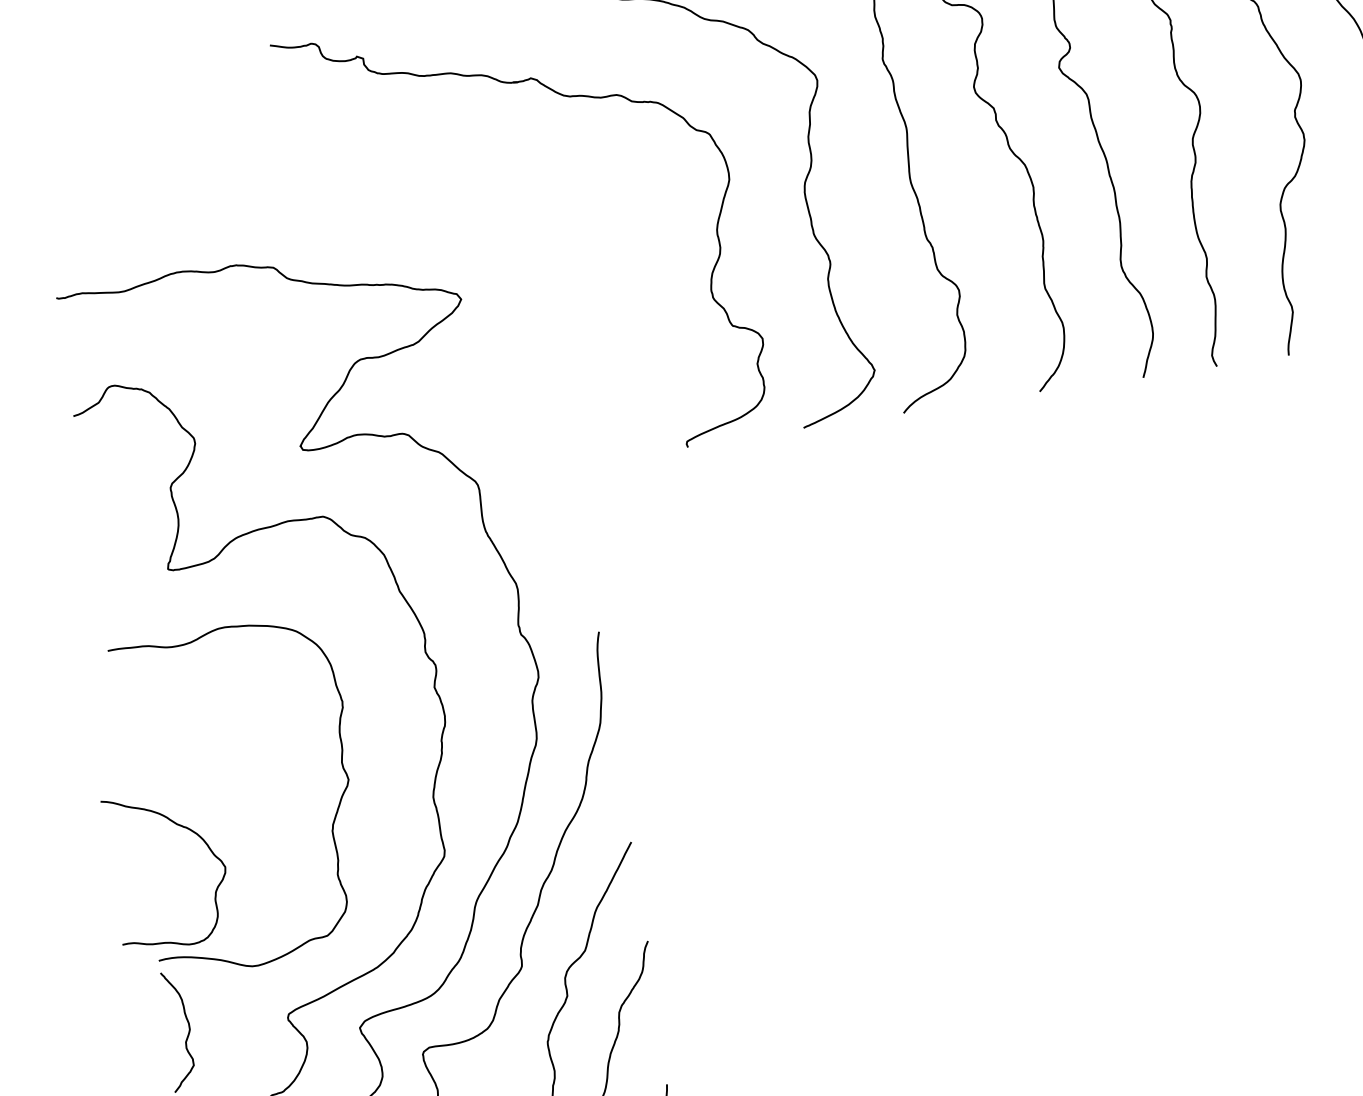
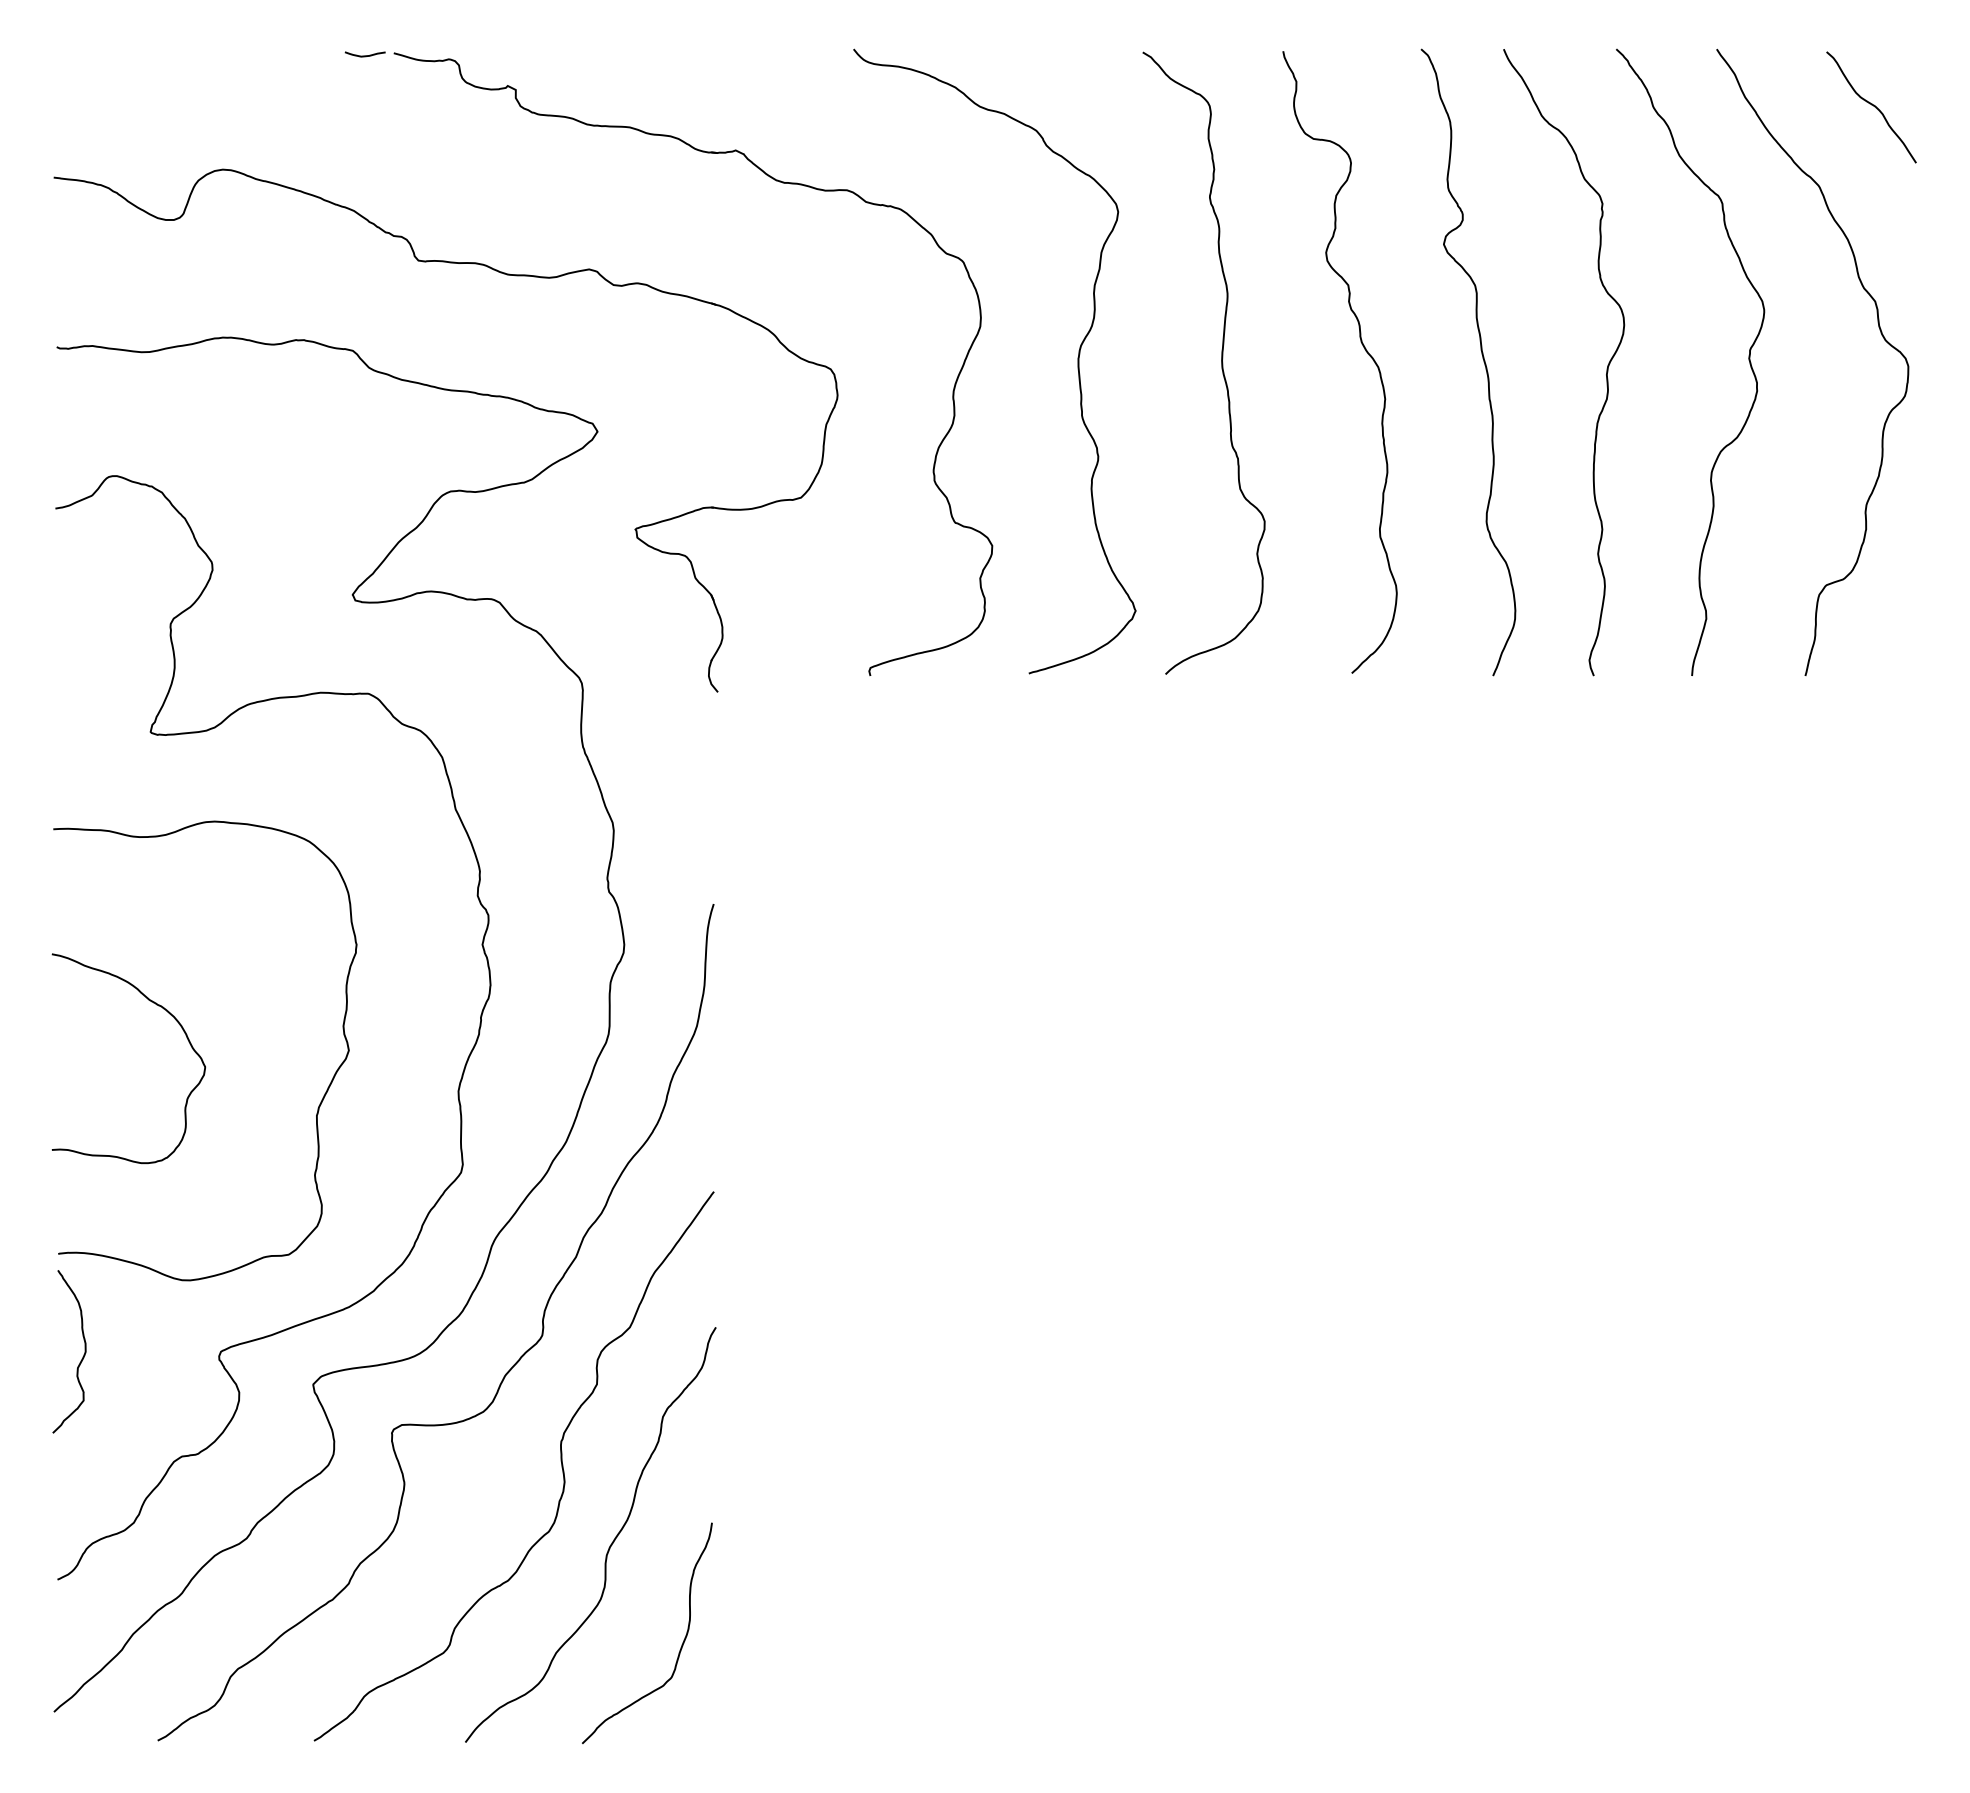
curve: (248, 50) -> (364, 55), added
part: (372, 194) -> (500, 273), added
curve: (182, 827) -> (156, 1005), moved

